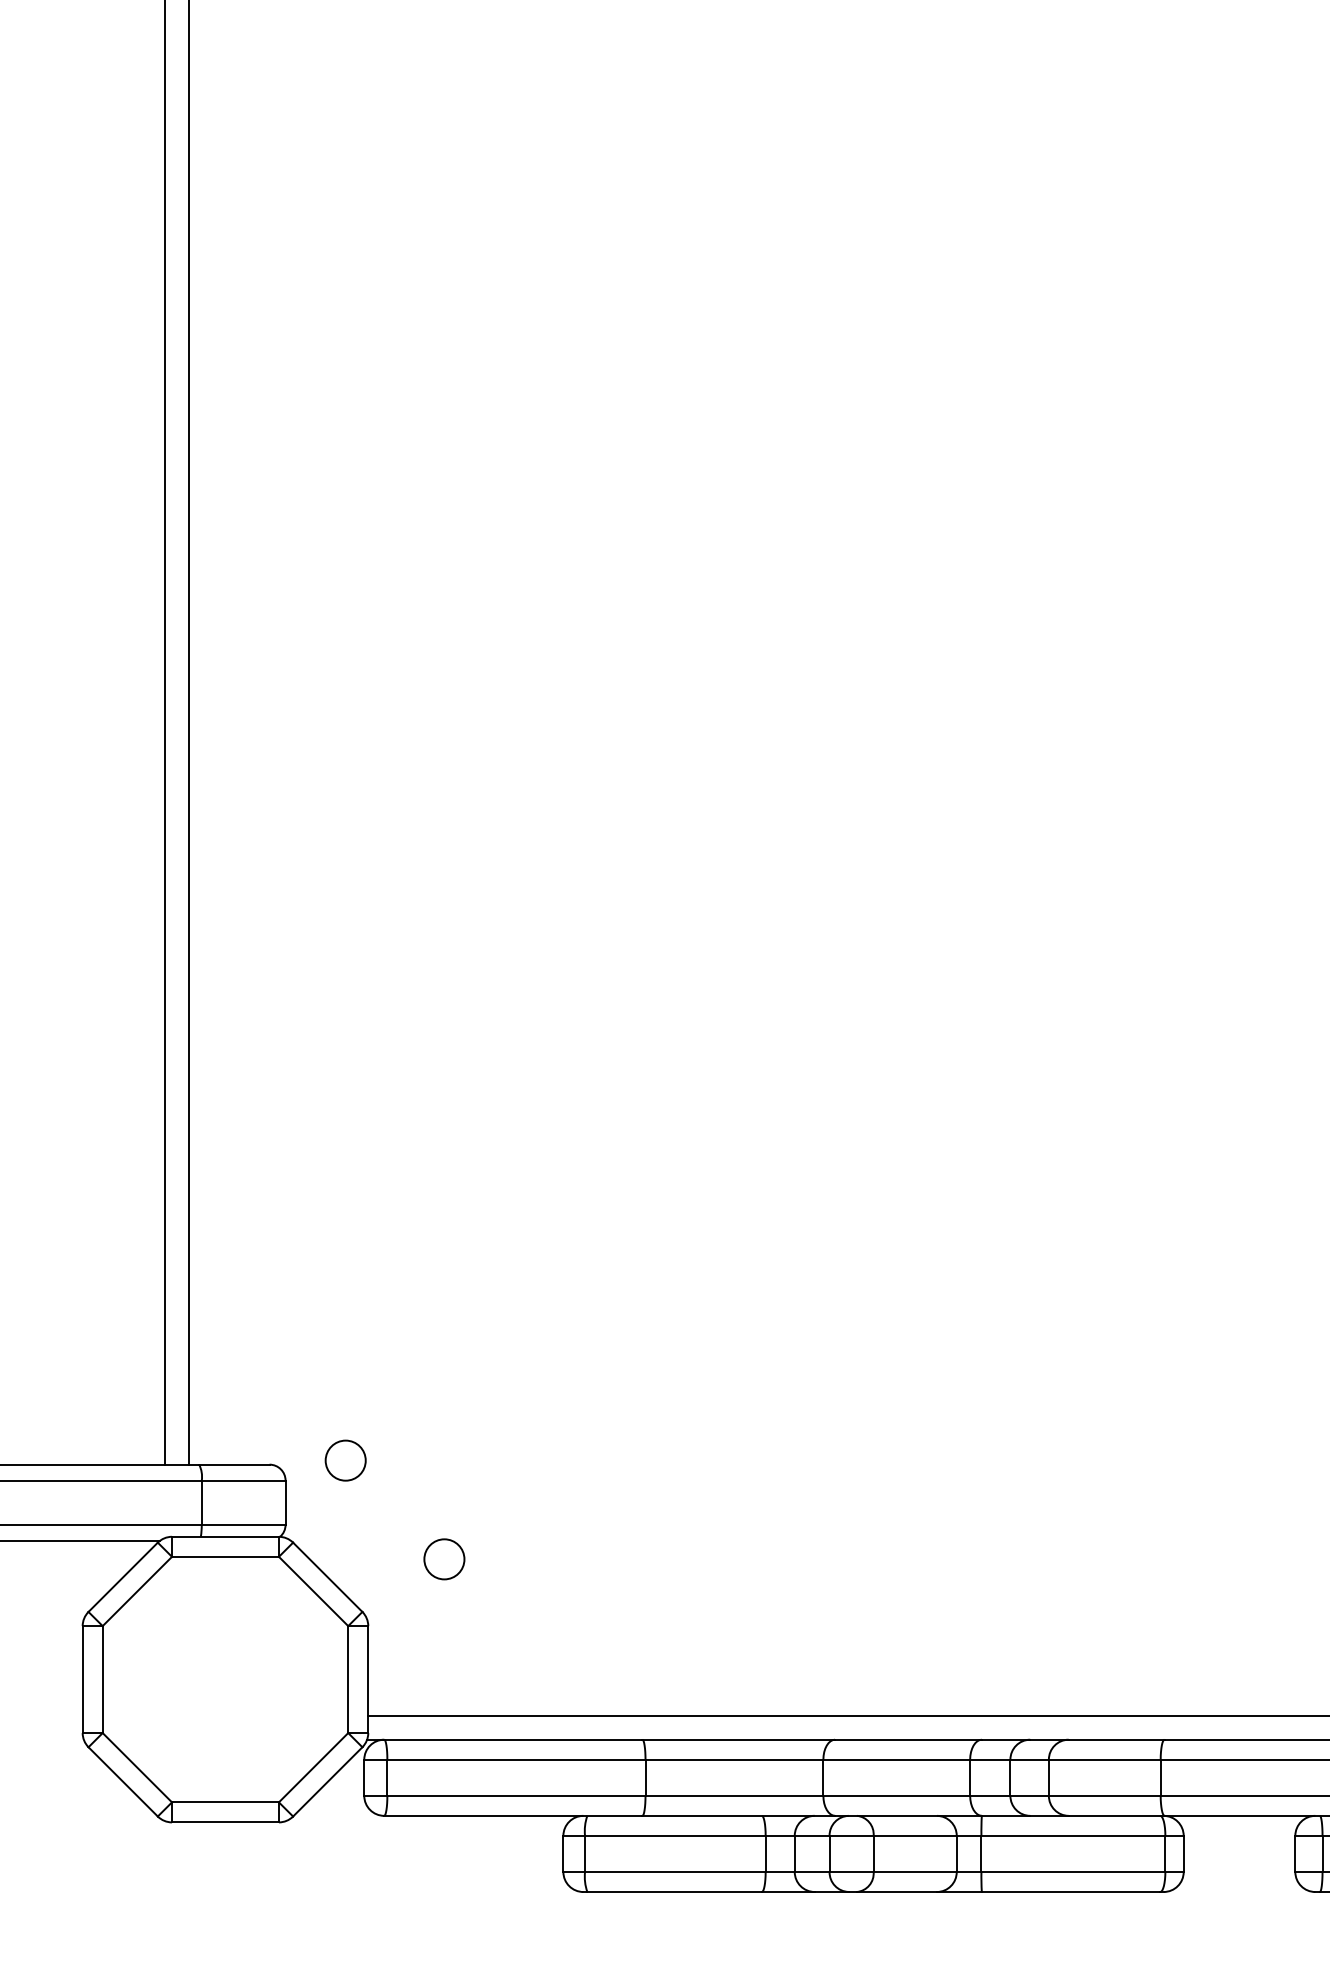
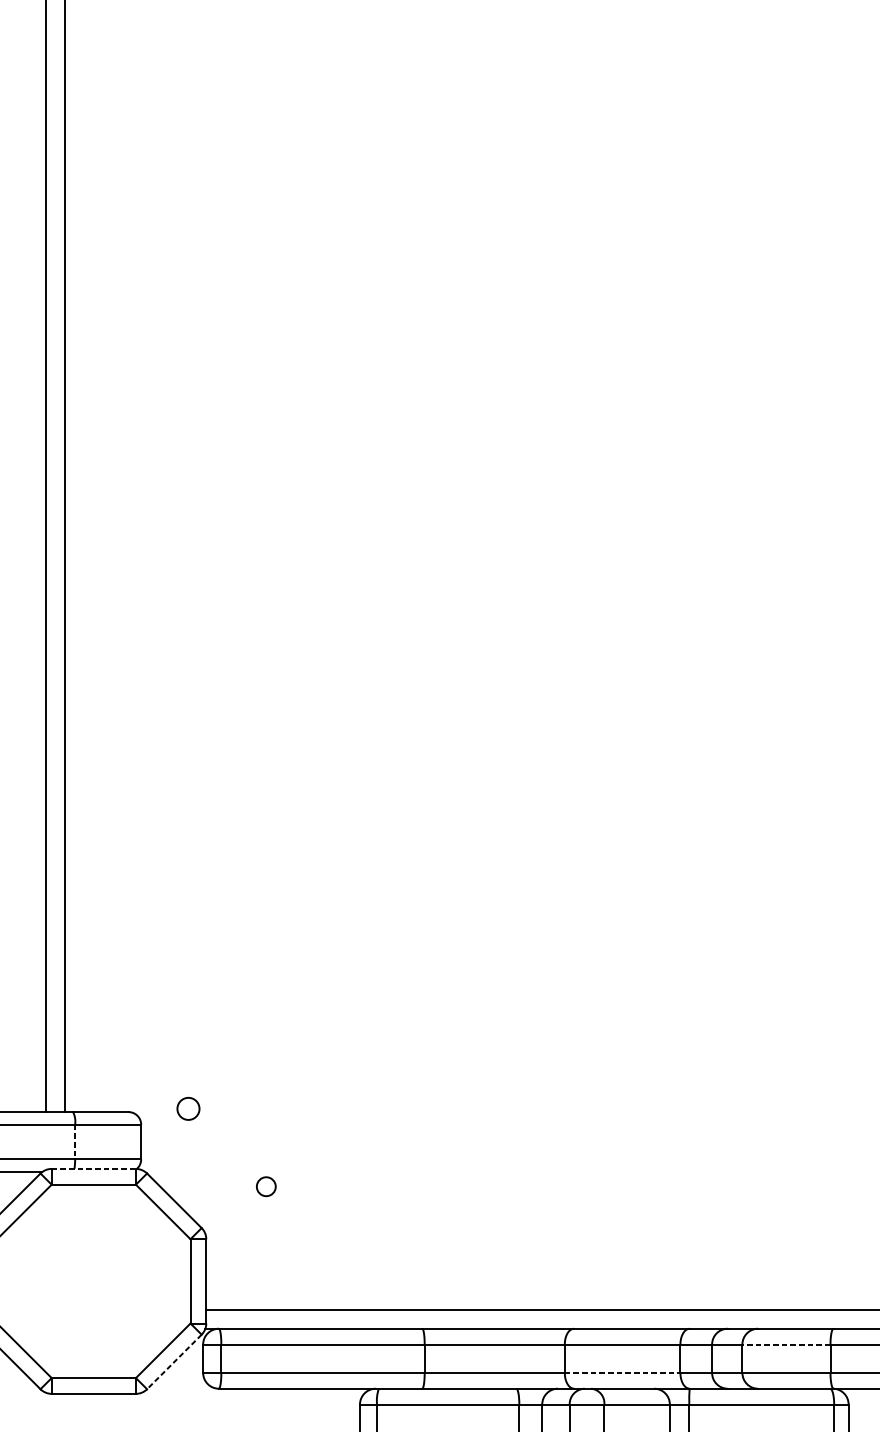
circle: (345, 1460) -> (188, 1108), size x0.7
line: (201, 1503) -> (74, 1142), solid -> dashed
line: (225, 1536) -> (93, 1168), solid -> dashed
circle: (444, 1559) -> (266, 1186), size x0.6
line: (1104, 1759) -> (786, 1344), solid -> dashed
line: (327, 1781) -> (174, 1361), solid -> dashed
line: (897, 1795) -> (623, 1372), solid -> dashed

